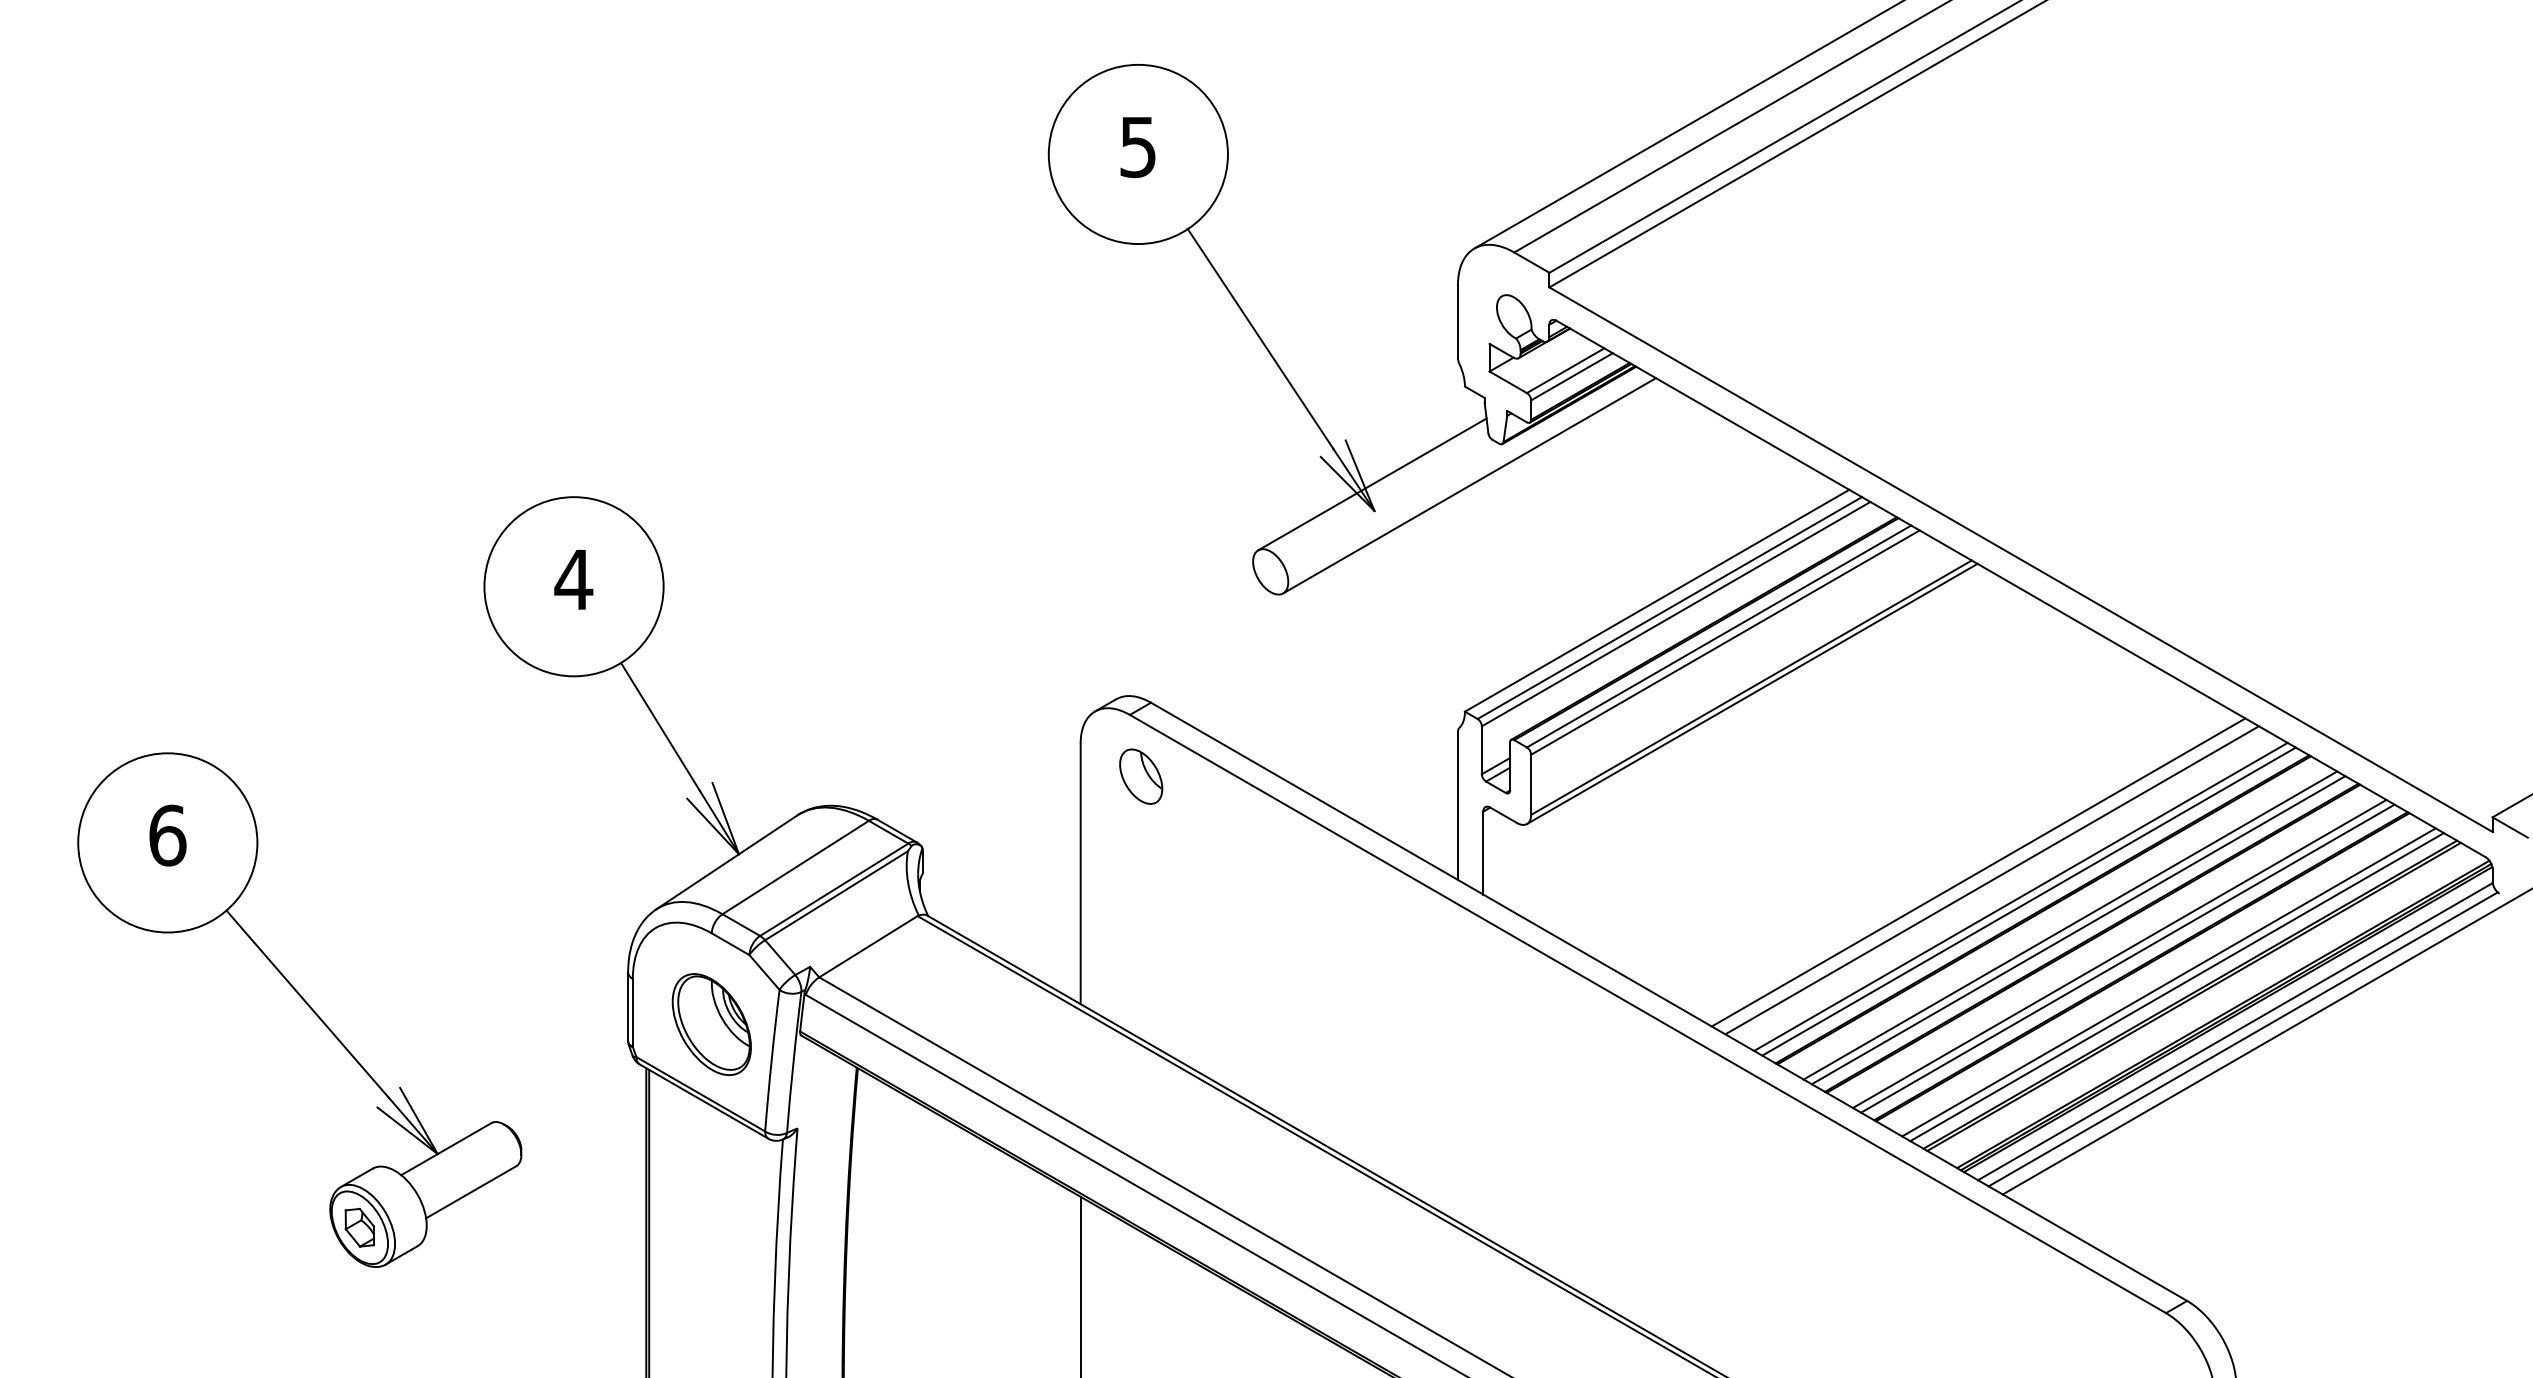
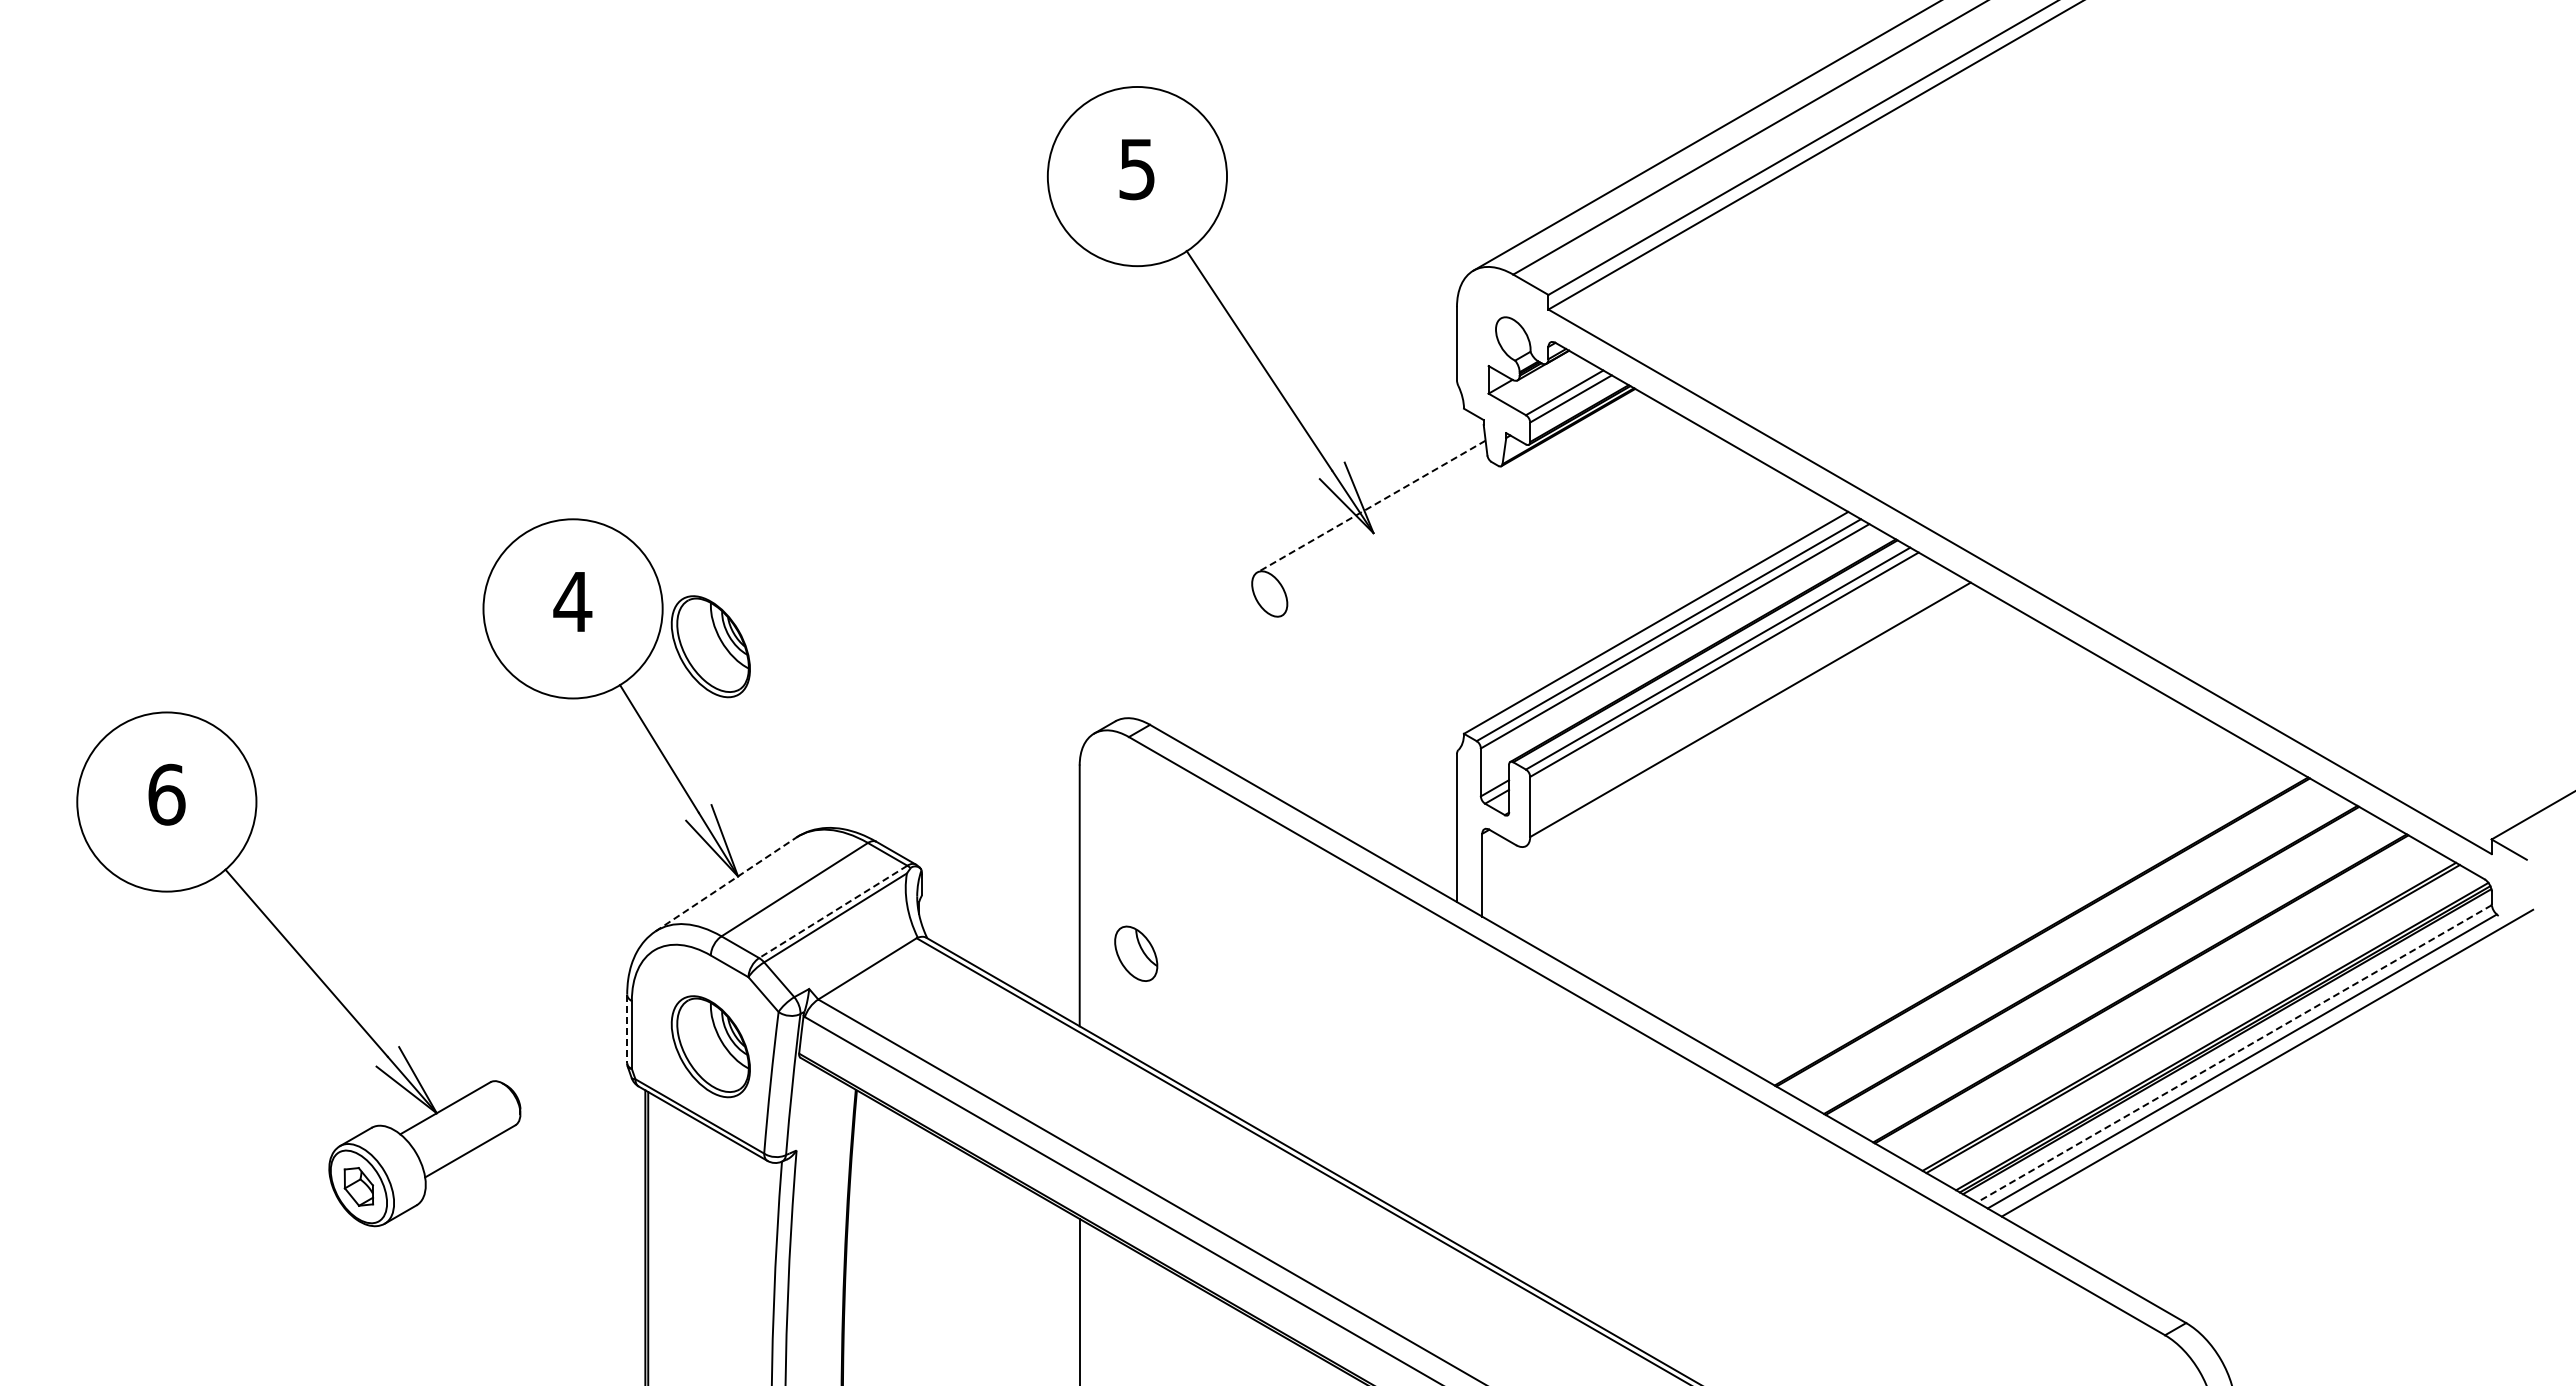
line: (1372, 484) -> (1371, 506), solid -> dashed
line: (1469, 485) -> (1468, 507), removed
part: (711, 624) -> (710, 646), added
line: (1752, 694) -> (1751, 716), removed
part: (1141, 776) -> (1136, 953), moved
line: (726, 862) -> (725, 884), solid -> dashed
line: (1978, 872) -> (1977, 894), removed
line: (1991, 880) -> (1990, 902), removed
line: (833, 890) -> (832, 912), solid -> dashed
line: (2020, 897) -> (2019, 919), removed
line: (2028, 901) -> (2027, 923), removed
line: (2070, 925) -> (2069, 947), removed
line: (2078, 930) -> (2077, 952), removed
line: (2119, 954) -> (2118, 976), removed
line: (2127, 958) -> (2126, 980), removed
line: (2168, 982) -> (2167, 1004), removed
line: (2176, 987) -> (2175, 1009), removed
part: (305, 1003) -> (304, 962), moved
line: (628, 1007) -> (627, 1029), solid -> dashed
line: (2235, 1032) -> (2234, 1054), solid -> dashed

